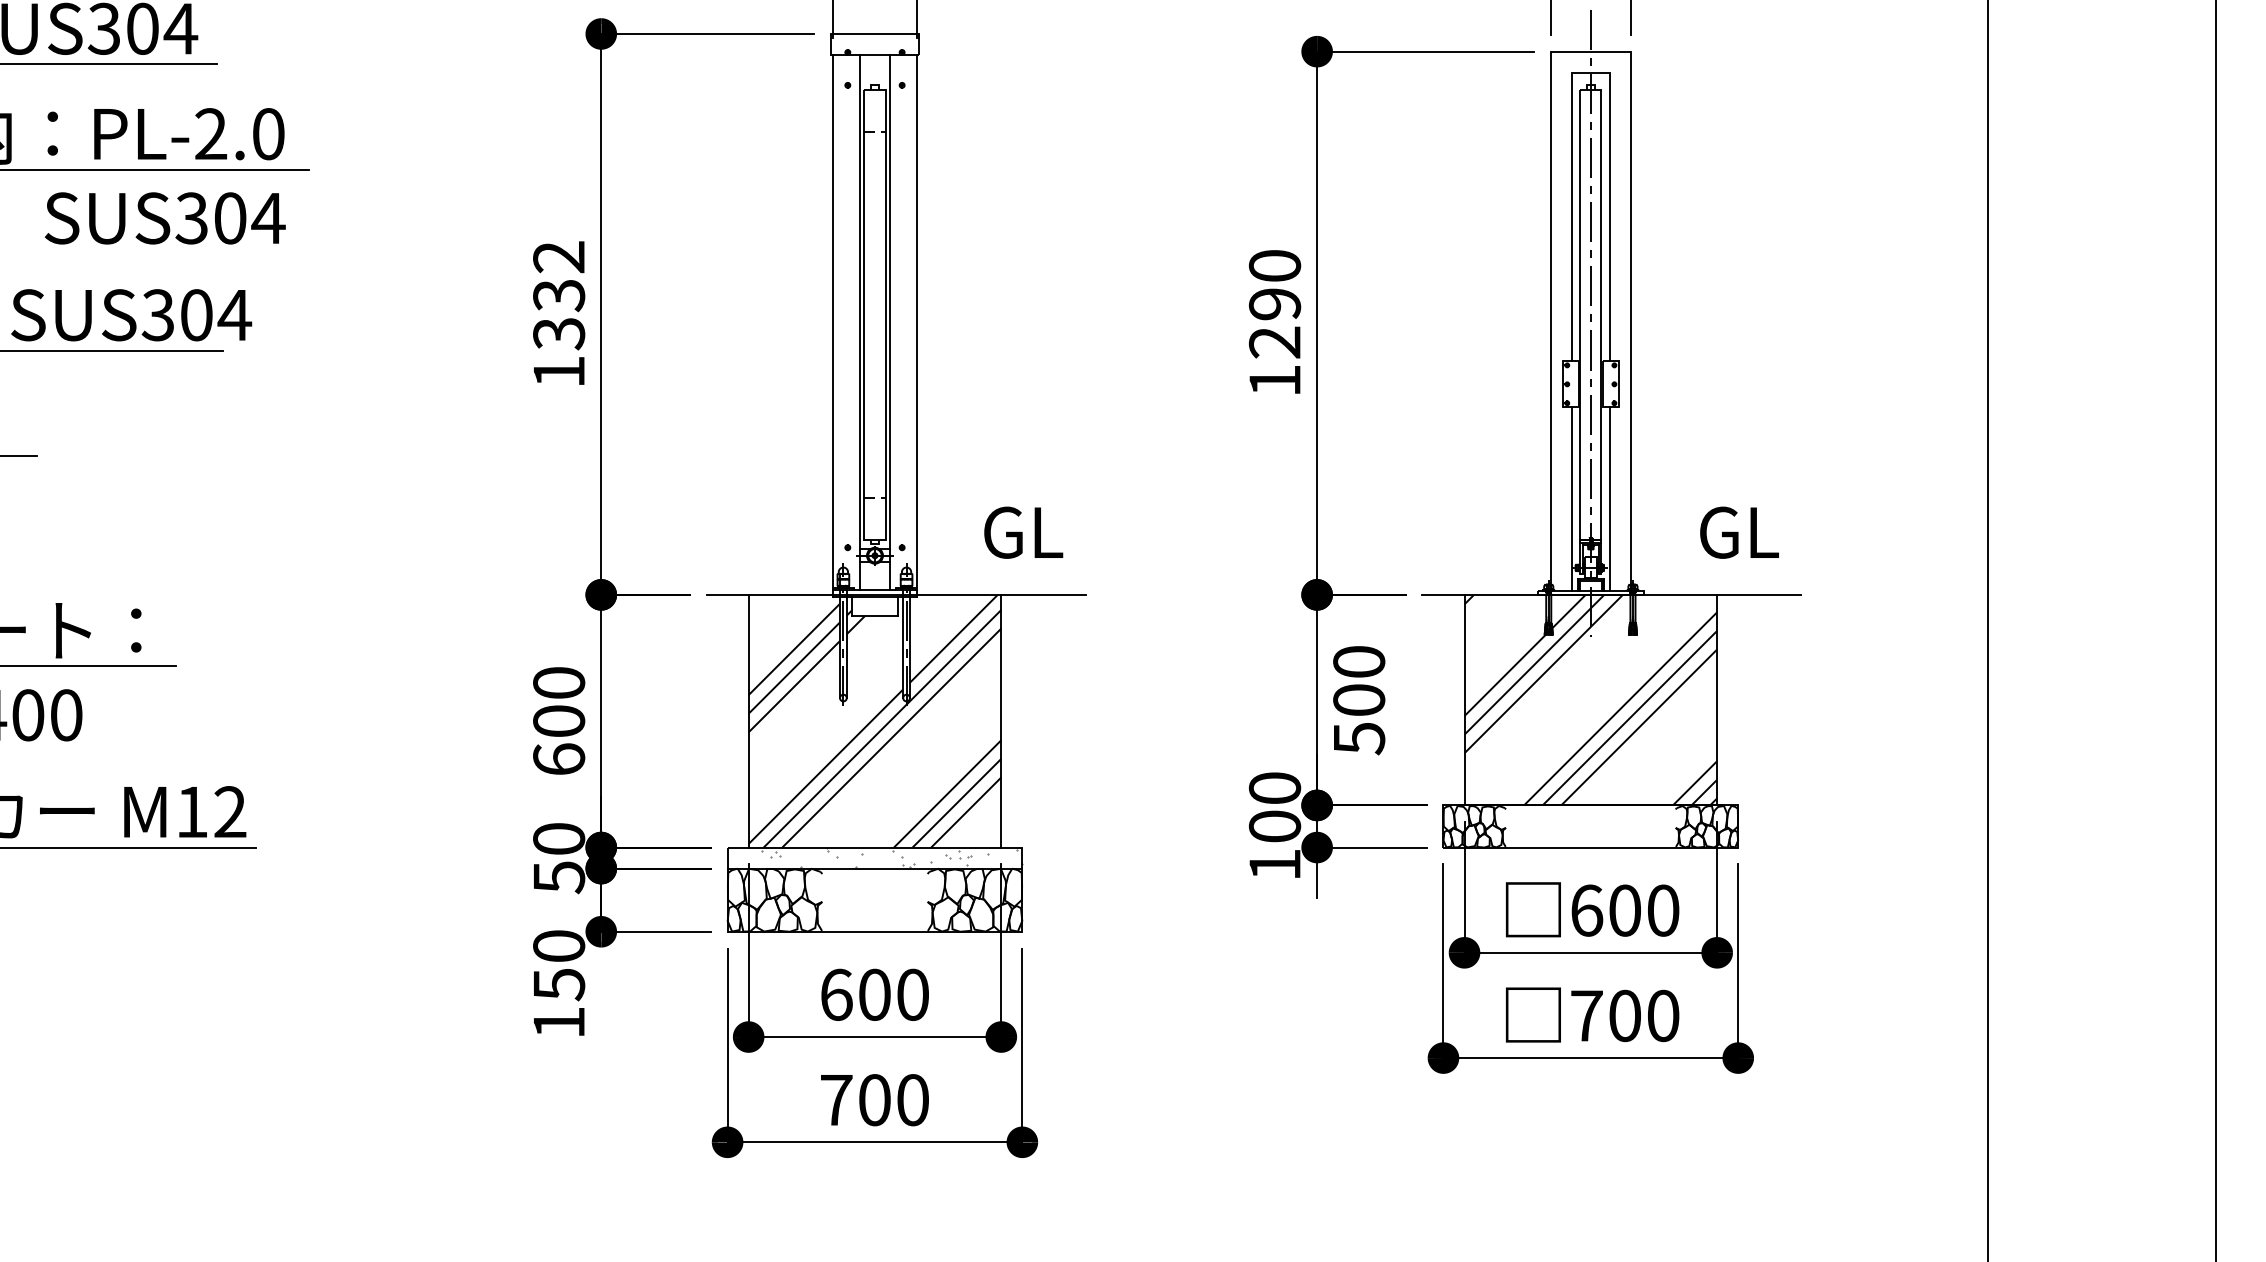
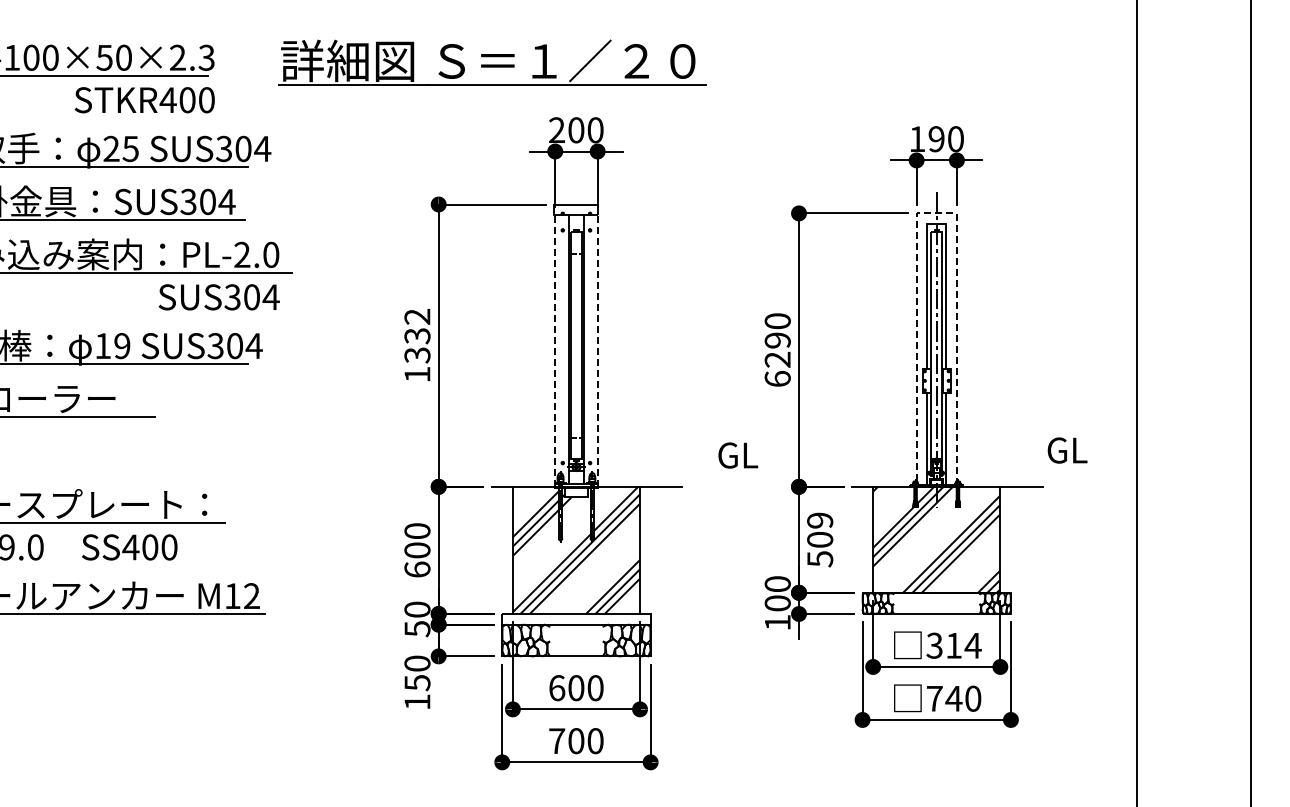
line: (1590, 51) -> (936, 213), solid -> dashed
line: (833, 324) -> (555, 350), solid -> dashed
line: (916, 324) -> (597, 350), solid -> dashed
text: (1274, 379) -> (777, 378), 1290 -> 6290
text: (1024, 532) -> (738, 455), moved
text: (1739, 532) -> (1067, 450), moved
text: (1359, 661) -> (820, 520), 500 -> 509
hatch: (890, 856) -> (584, 618), removed
text: (1624, 910) -> (953, 645), 600 -> 314
text: (1624, 1015) -> (953, 698), 700 -> 740

